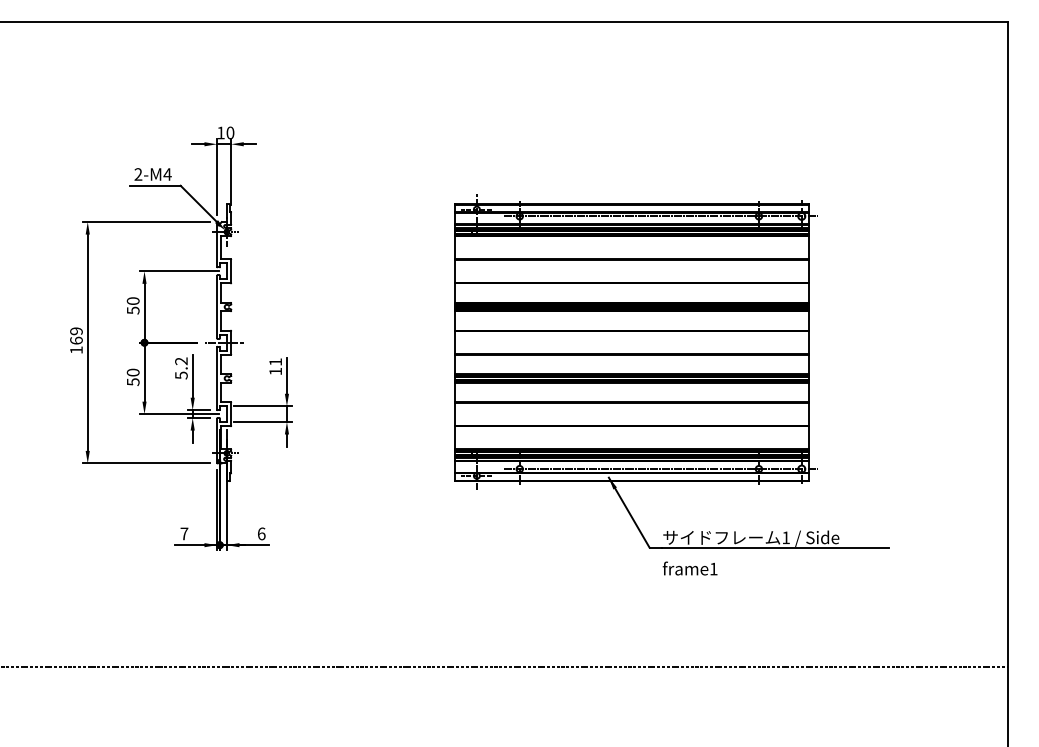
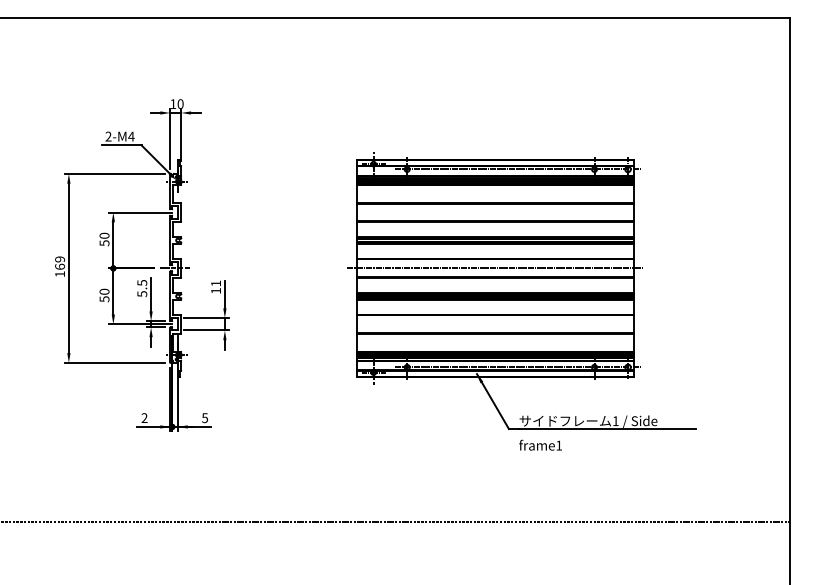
line: (632, 342) -> (495, 268), added
text: (181, 360) -> (142, 282), 5.2 -> 5.5
text: (184, 533) -> (144, 417), 7 -> 2
text: (262, 534) -> (205, 418), 6 -> 5

